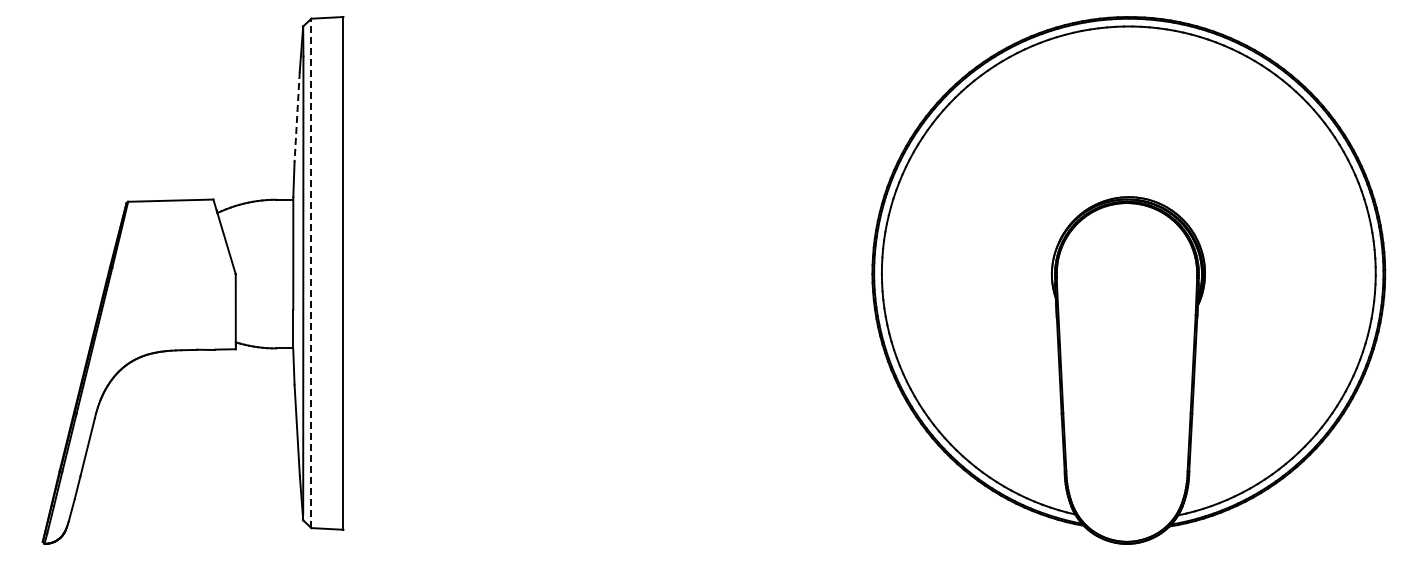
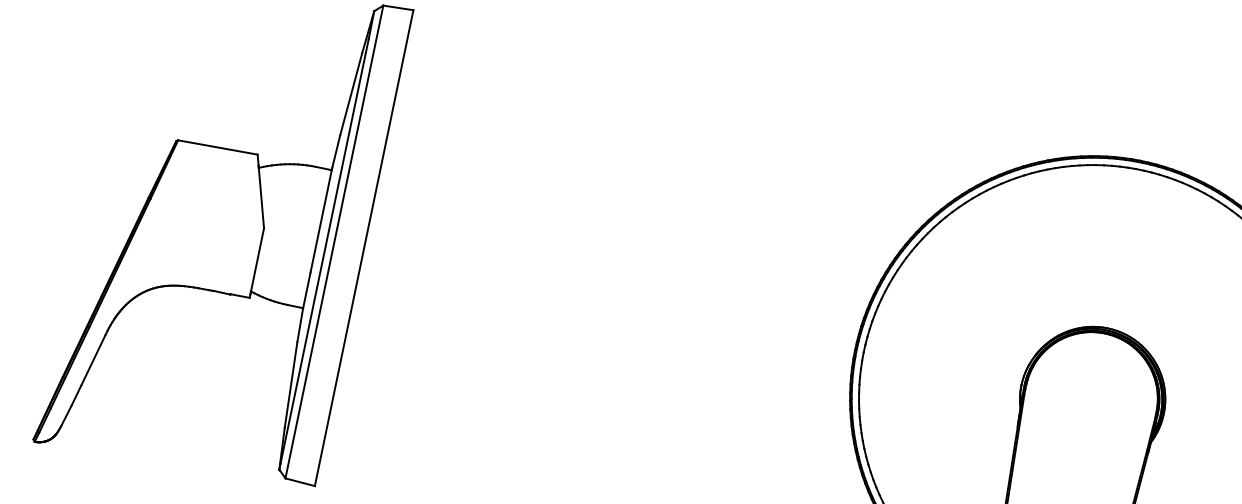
line: (297, 117) -> (351, 94), dashed -> solid
line: (311, 273) -> (334, 242), dashed -> solid

